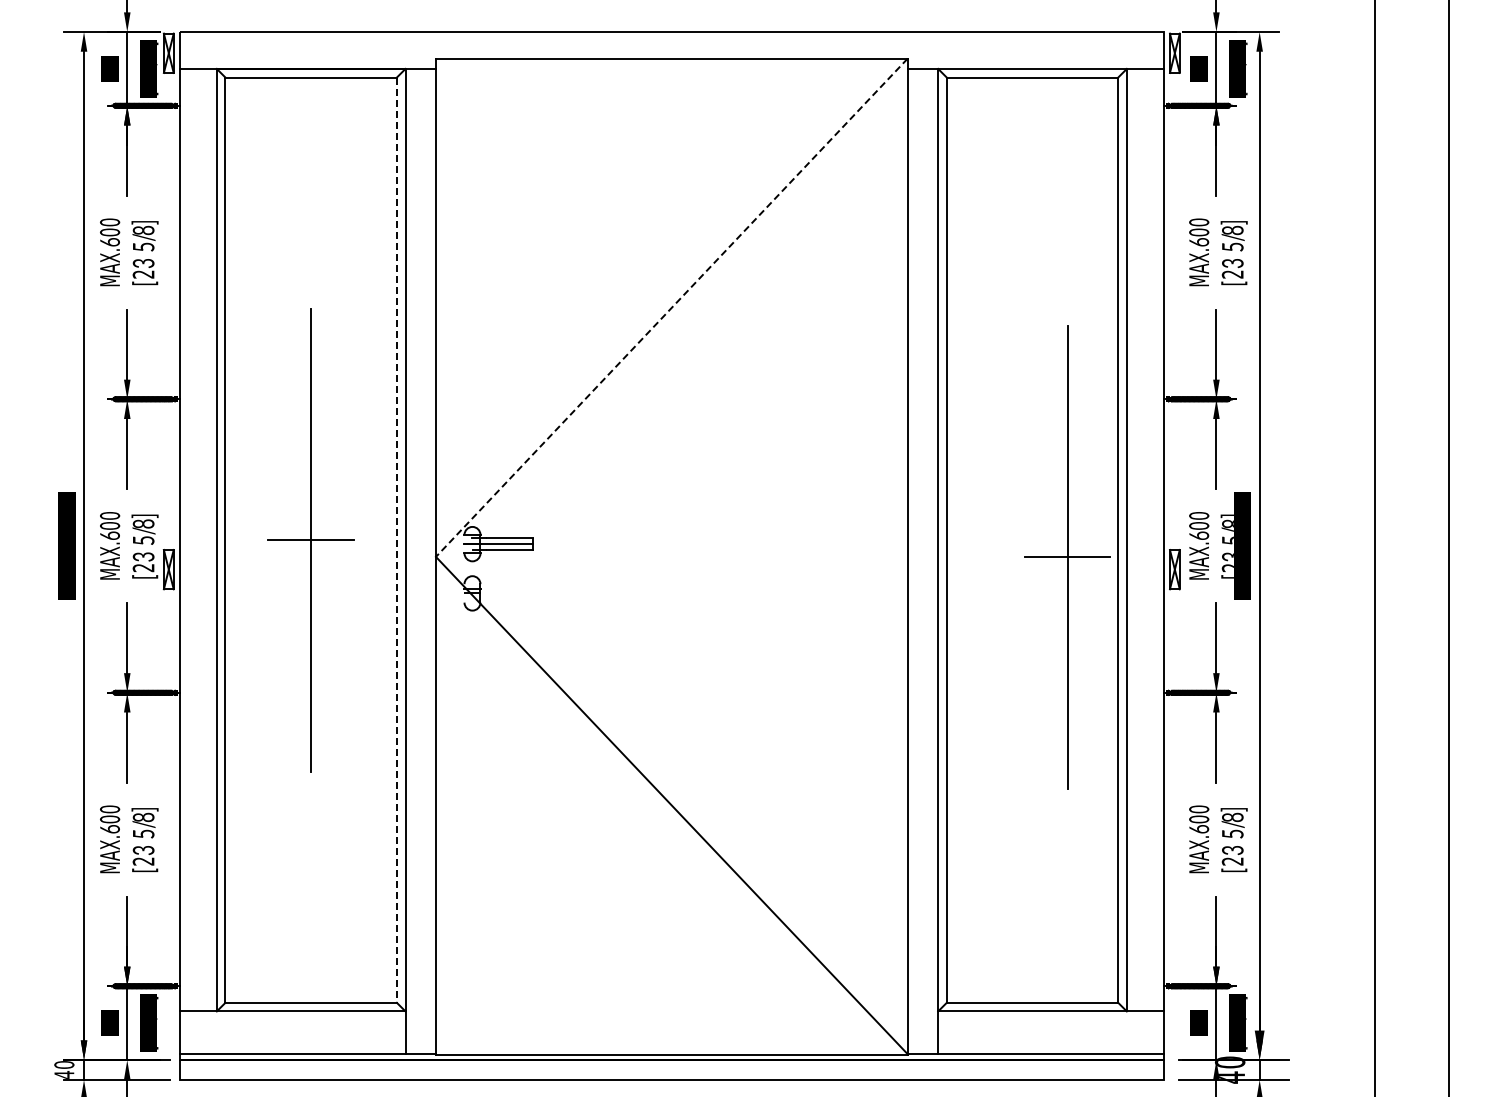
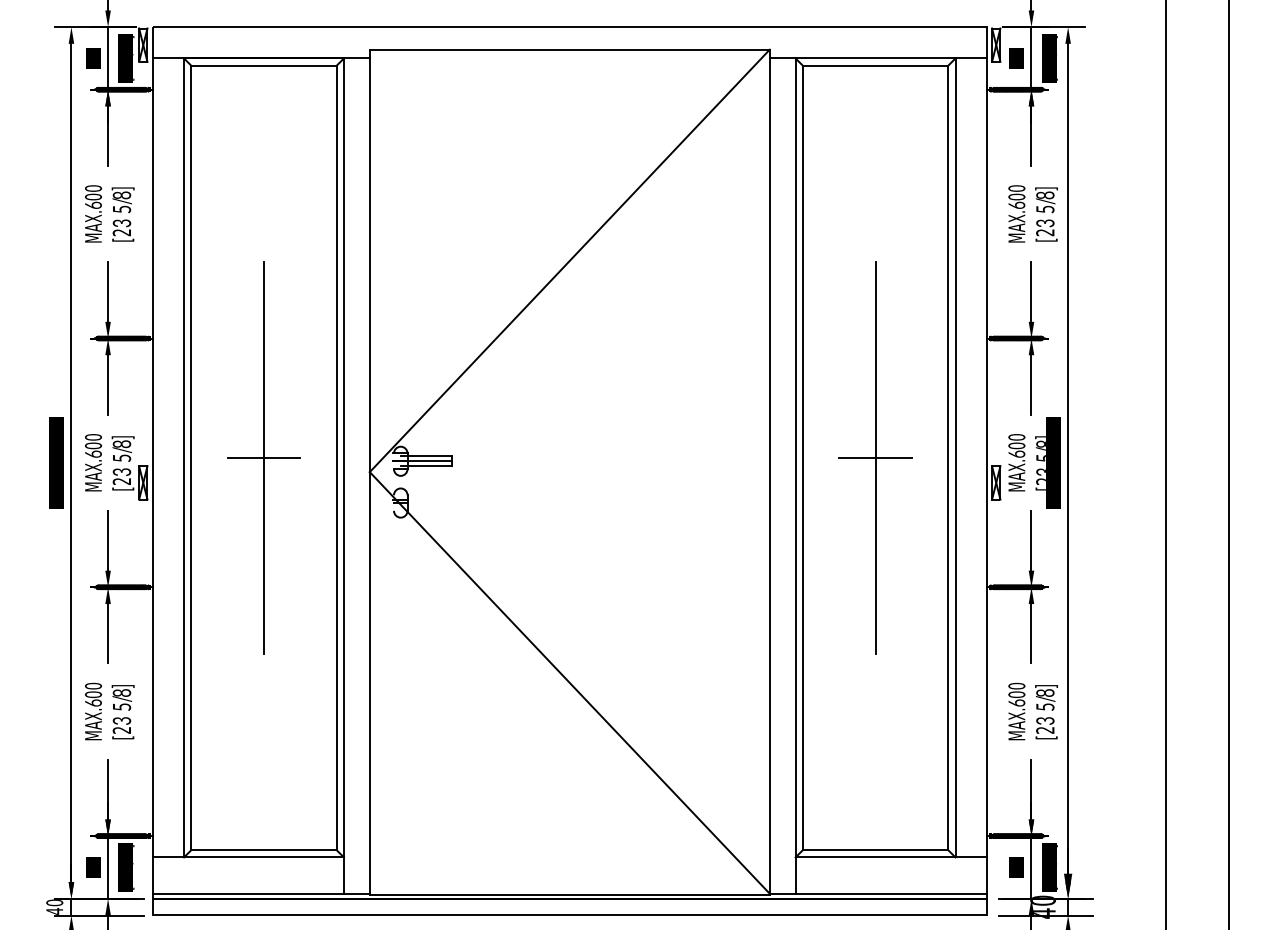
line: (671, 308) -> (569, 261), dashed -> solid
line: (396, 540) -> (336, 458), dashed -> solid
part: (1067, 557) -> (875, 458), moved

